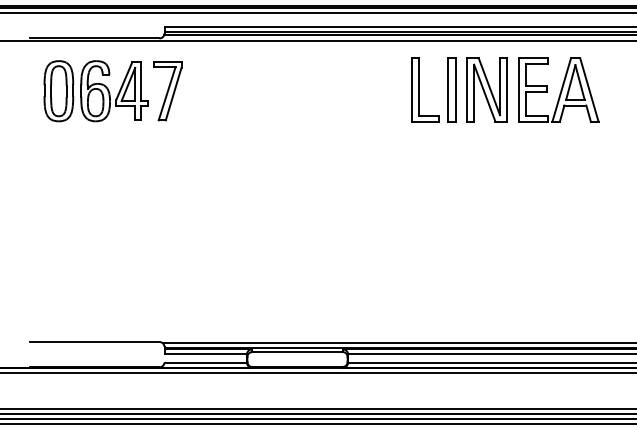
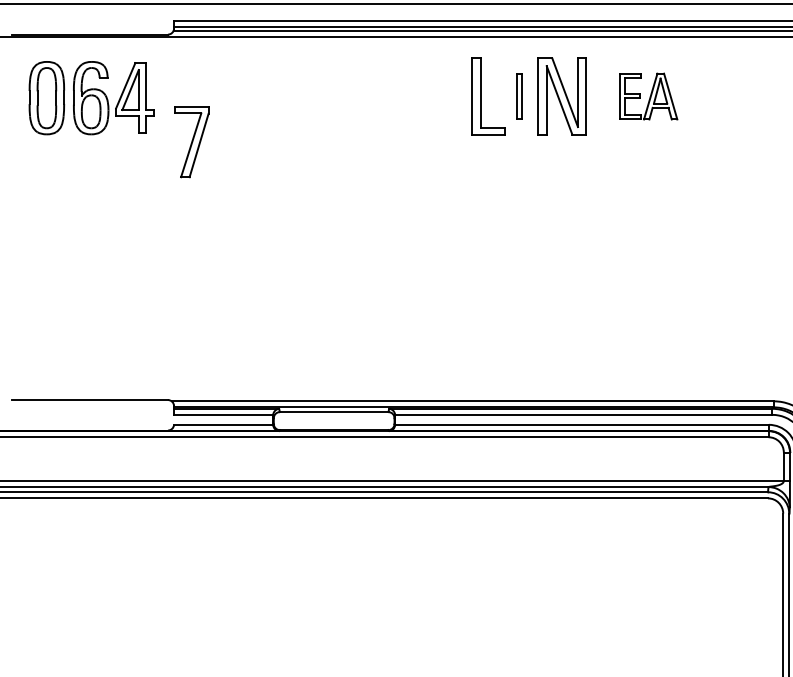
part: (451, 89) -> (519, 96), size x0.6
part: (558, 89) -> (648, 96), size x0.6
part: (167, 91) -> (191, 142), moved

